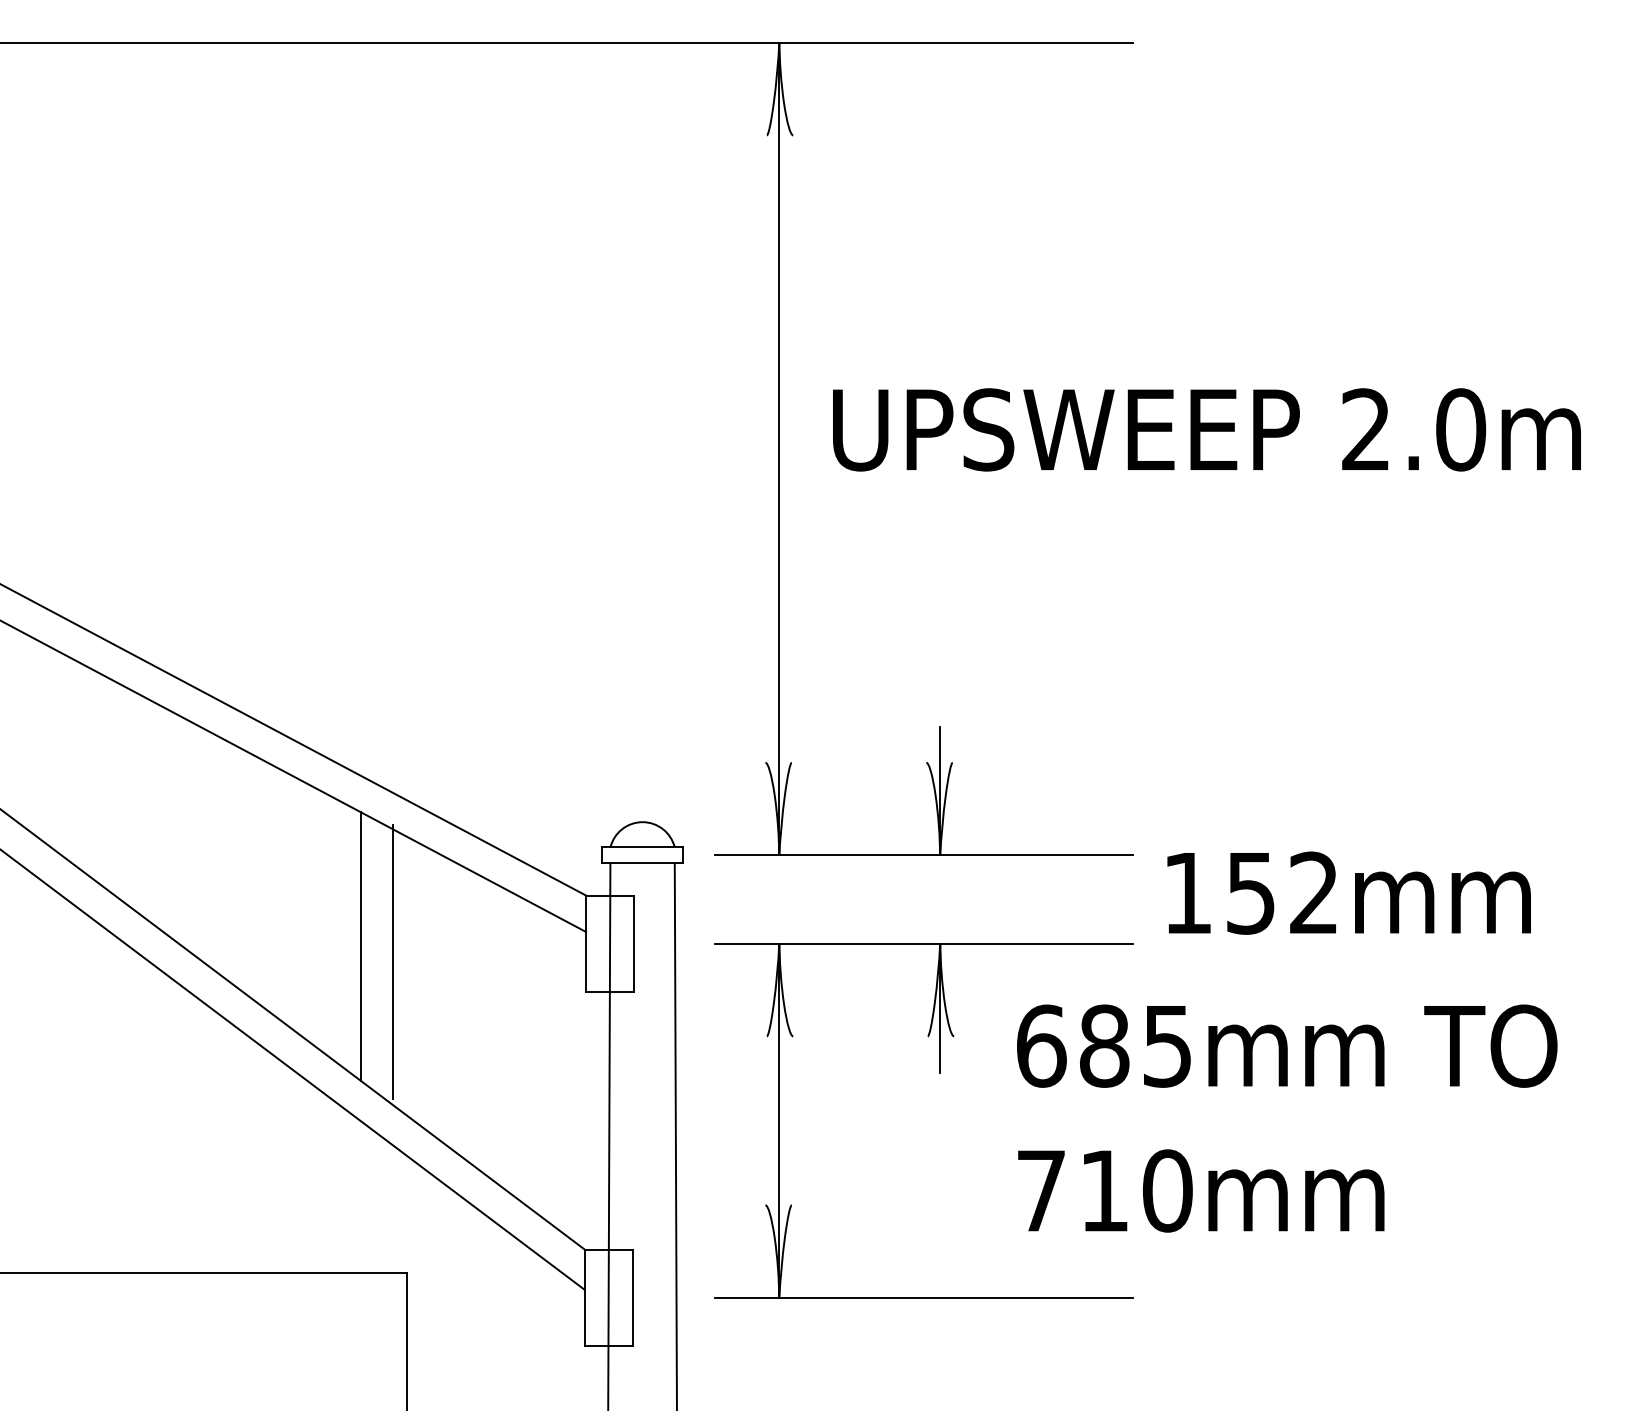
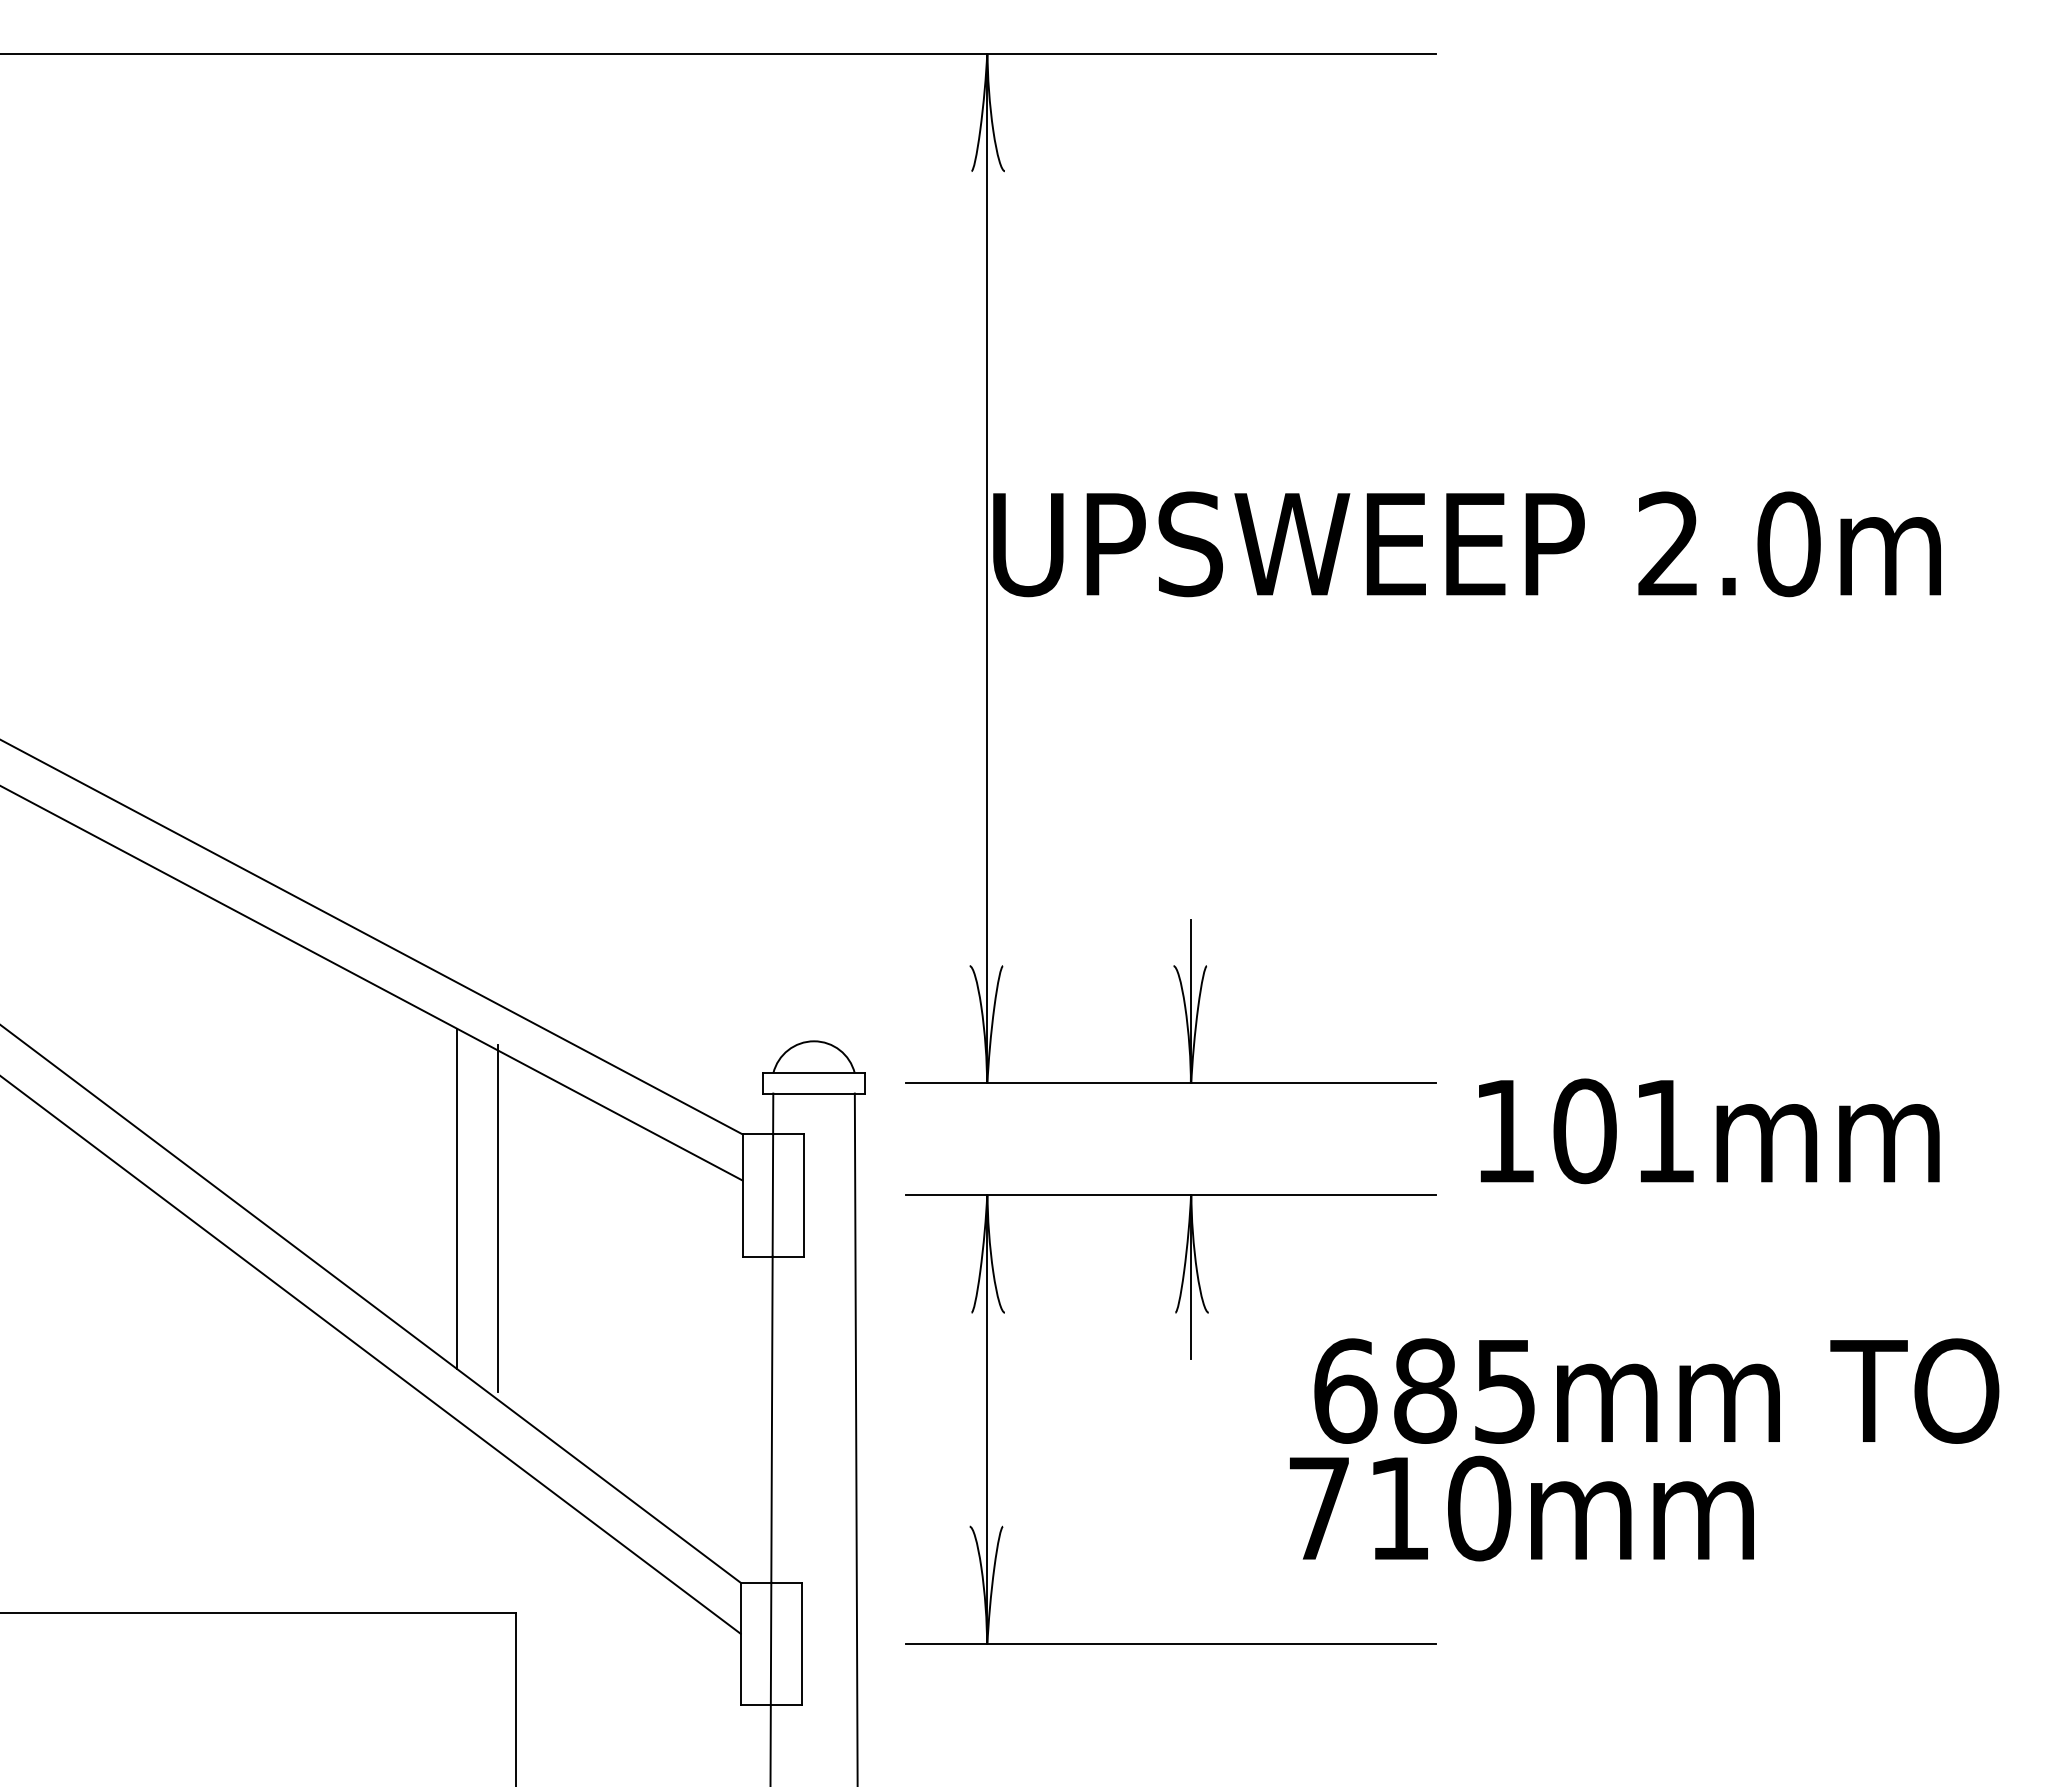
text: (1206, 430) -> (1466, 544), moved
text: (1281, 893) -> (1623, 1131), 152mm -> 101mm
text: (1287, 1045) -> (1656, 1390), moved

